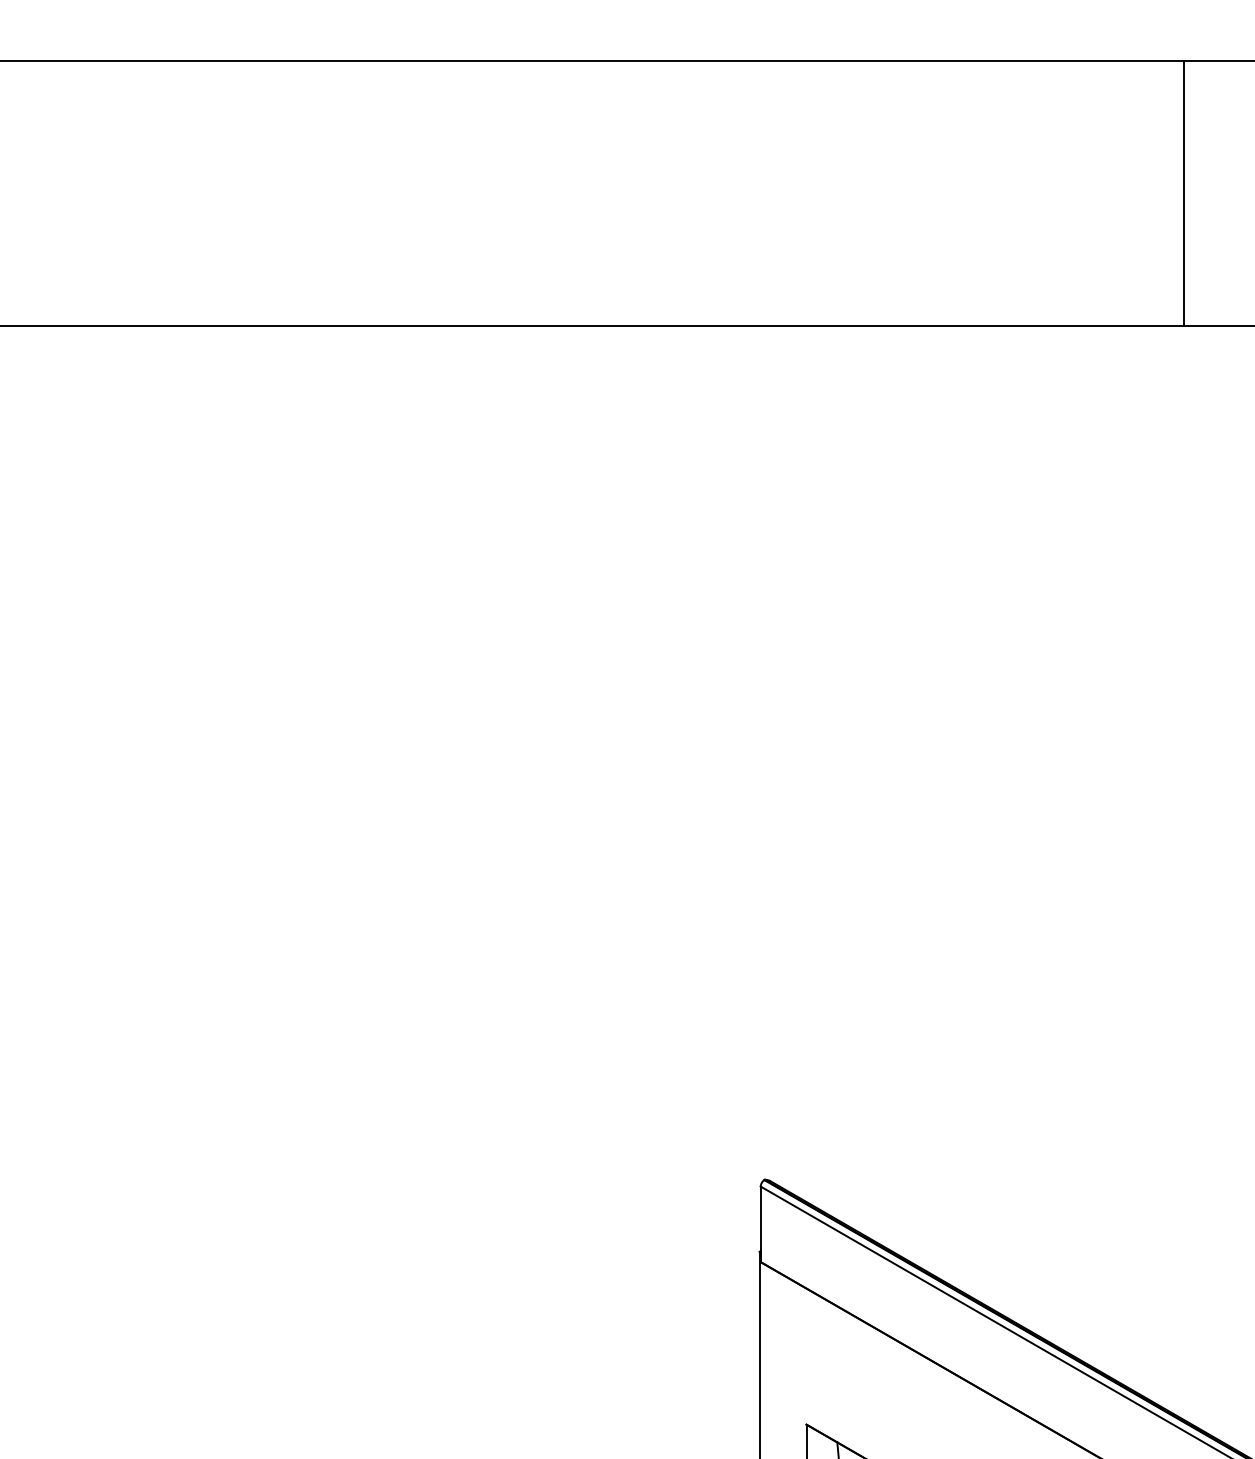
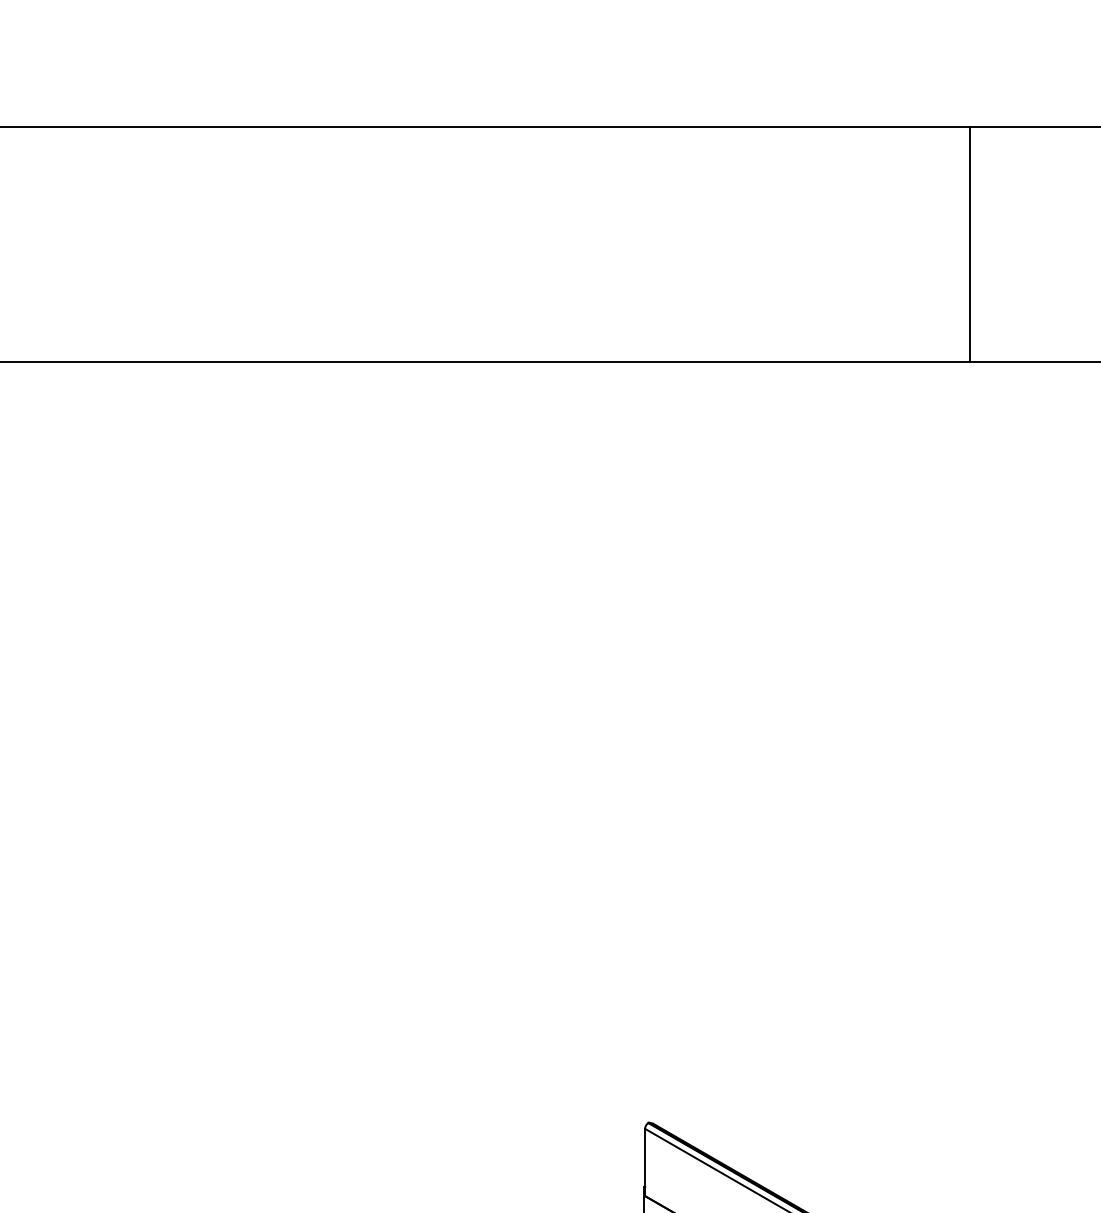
line: (1183, 193) -> (969, 244), moved

